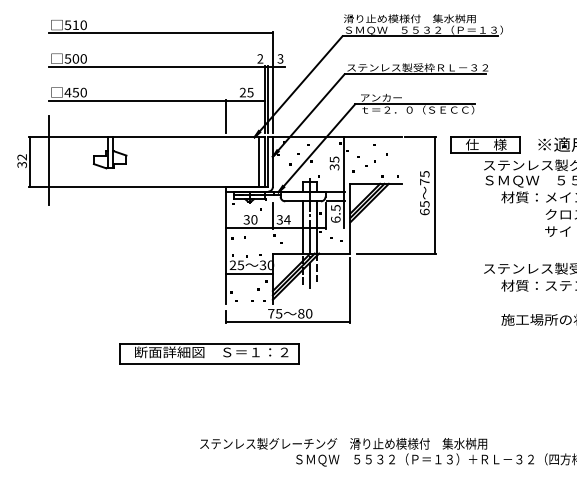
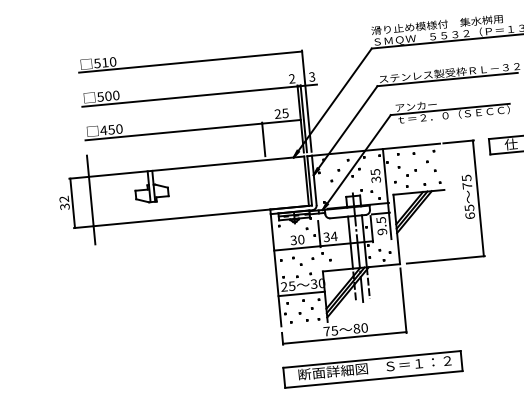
line: (258, 161) -> (299, 181), removed
text: (335, 219) -> (382, 231), 6.5 -> 9.5
part: (209, 353) -> (372, 369), moved

